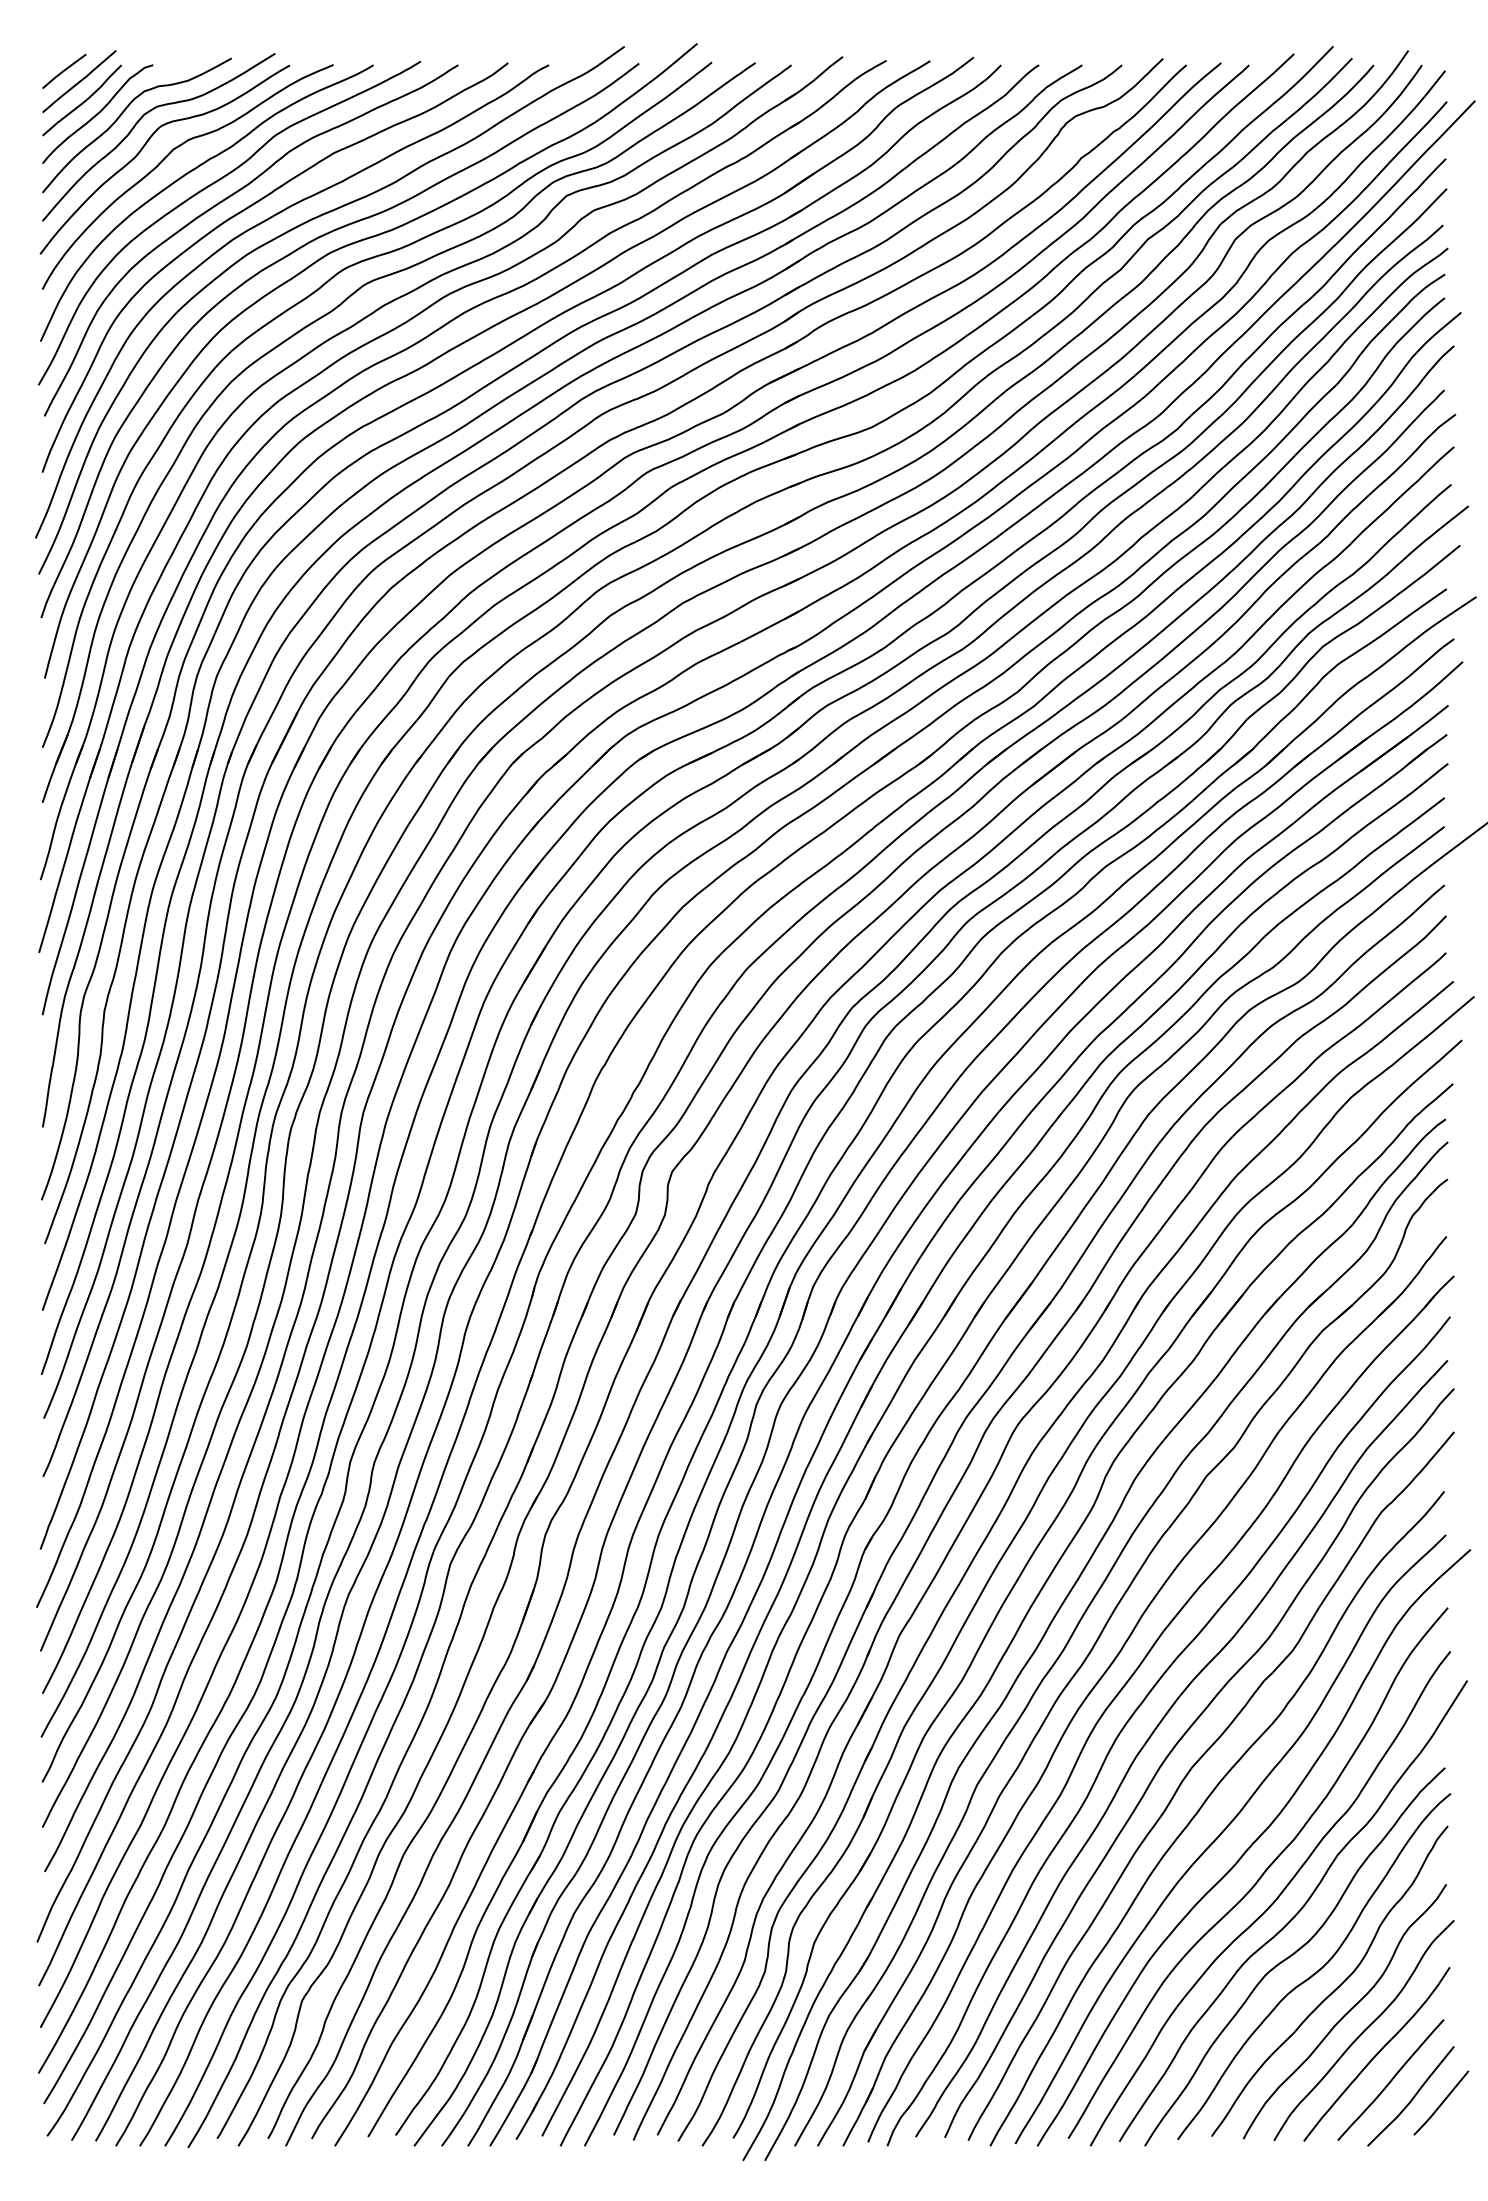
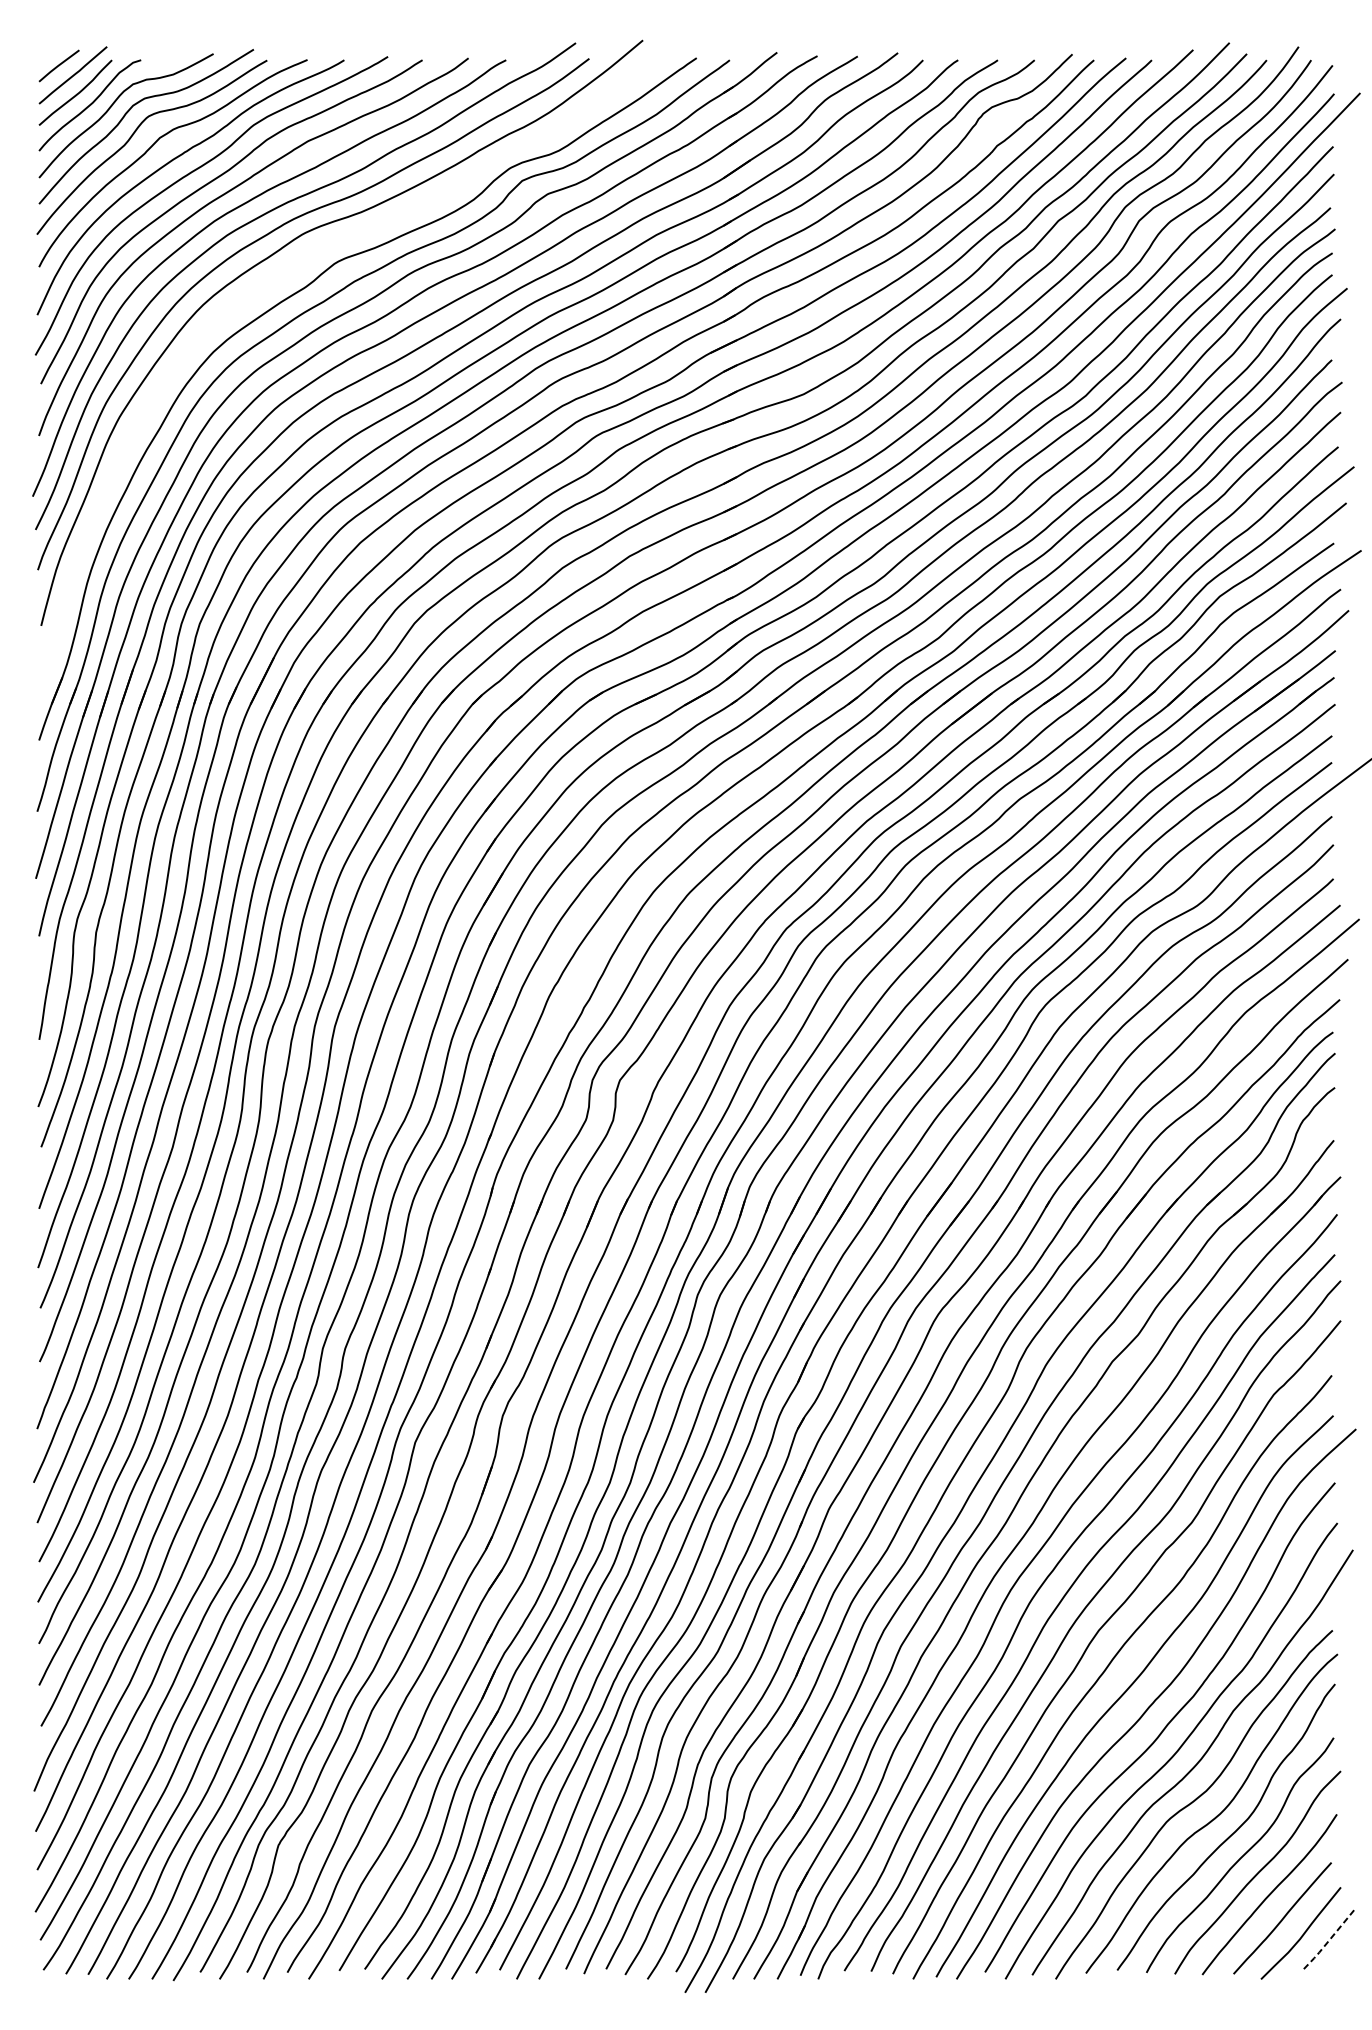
curve: (307, 298) -> (283, 275), removed
line: (1440, 2104) -> (1328, 1940), solid -> dashed

